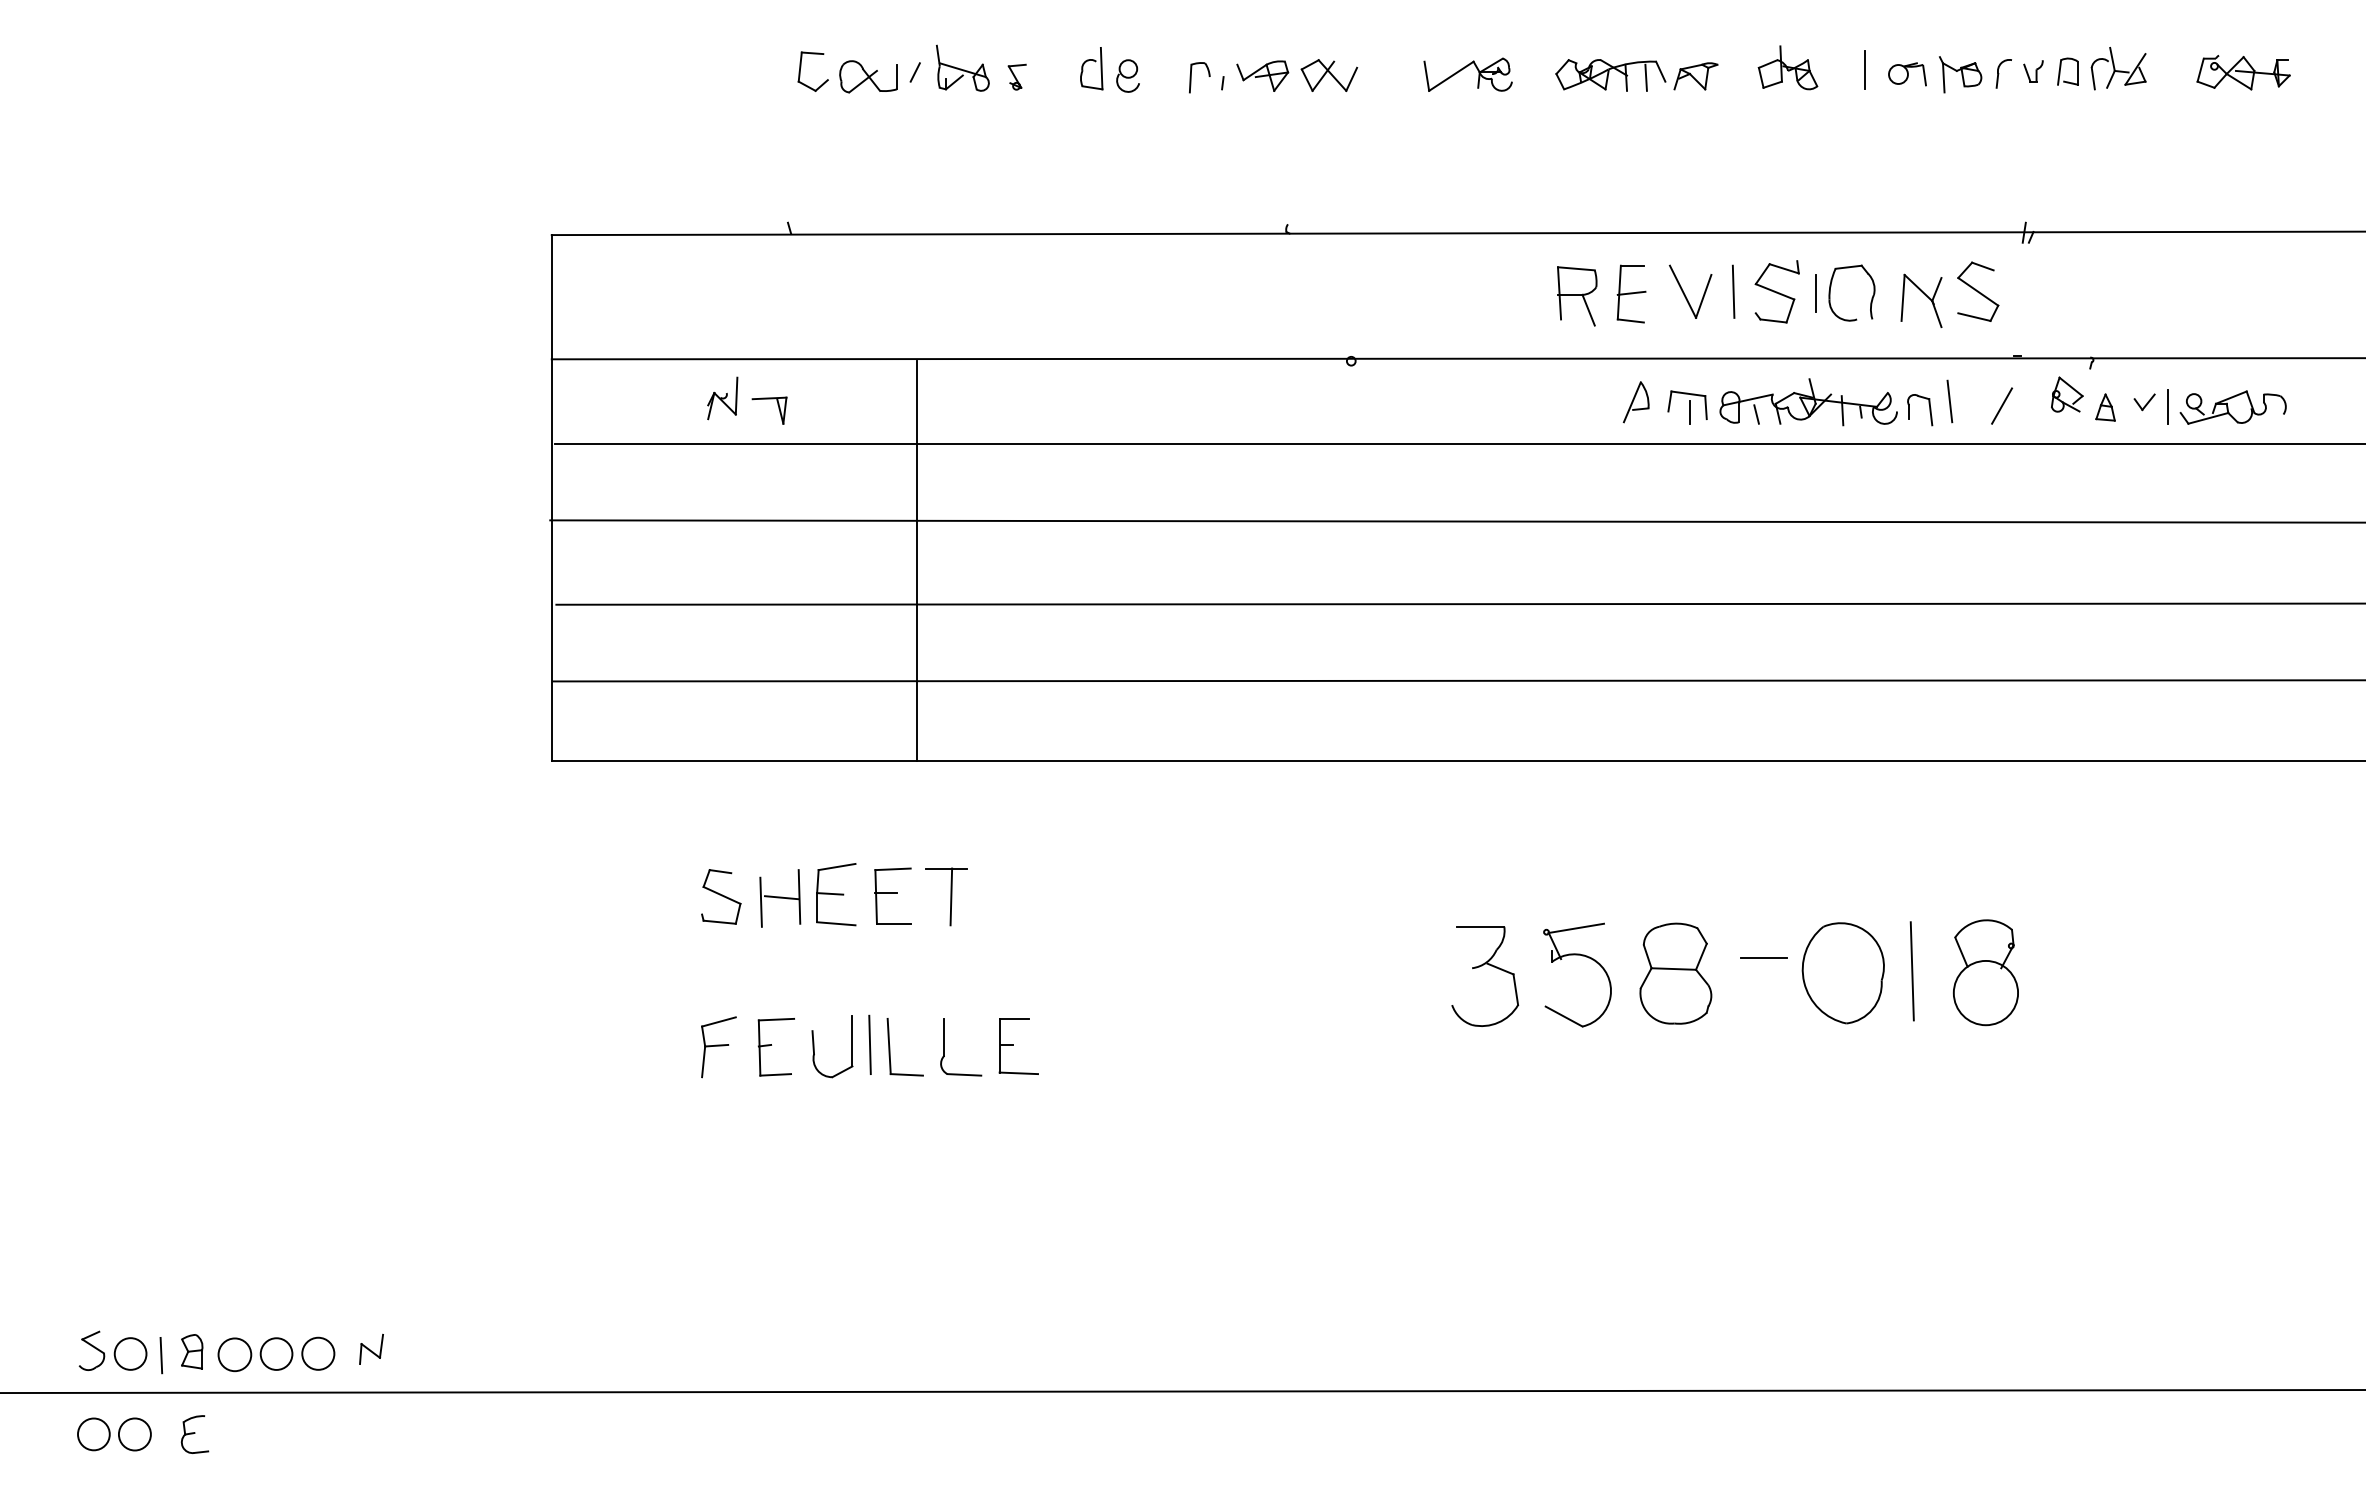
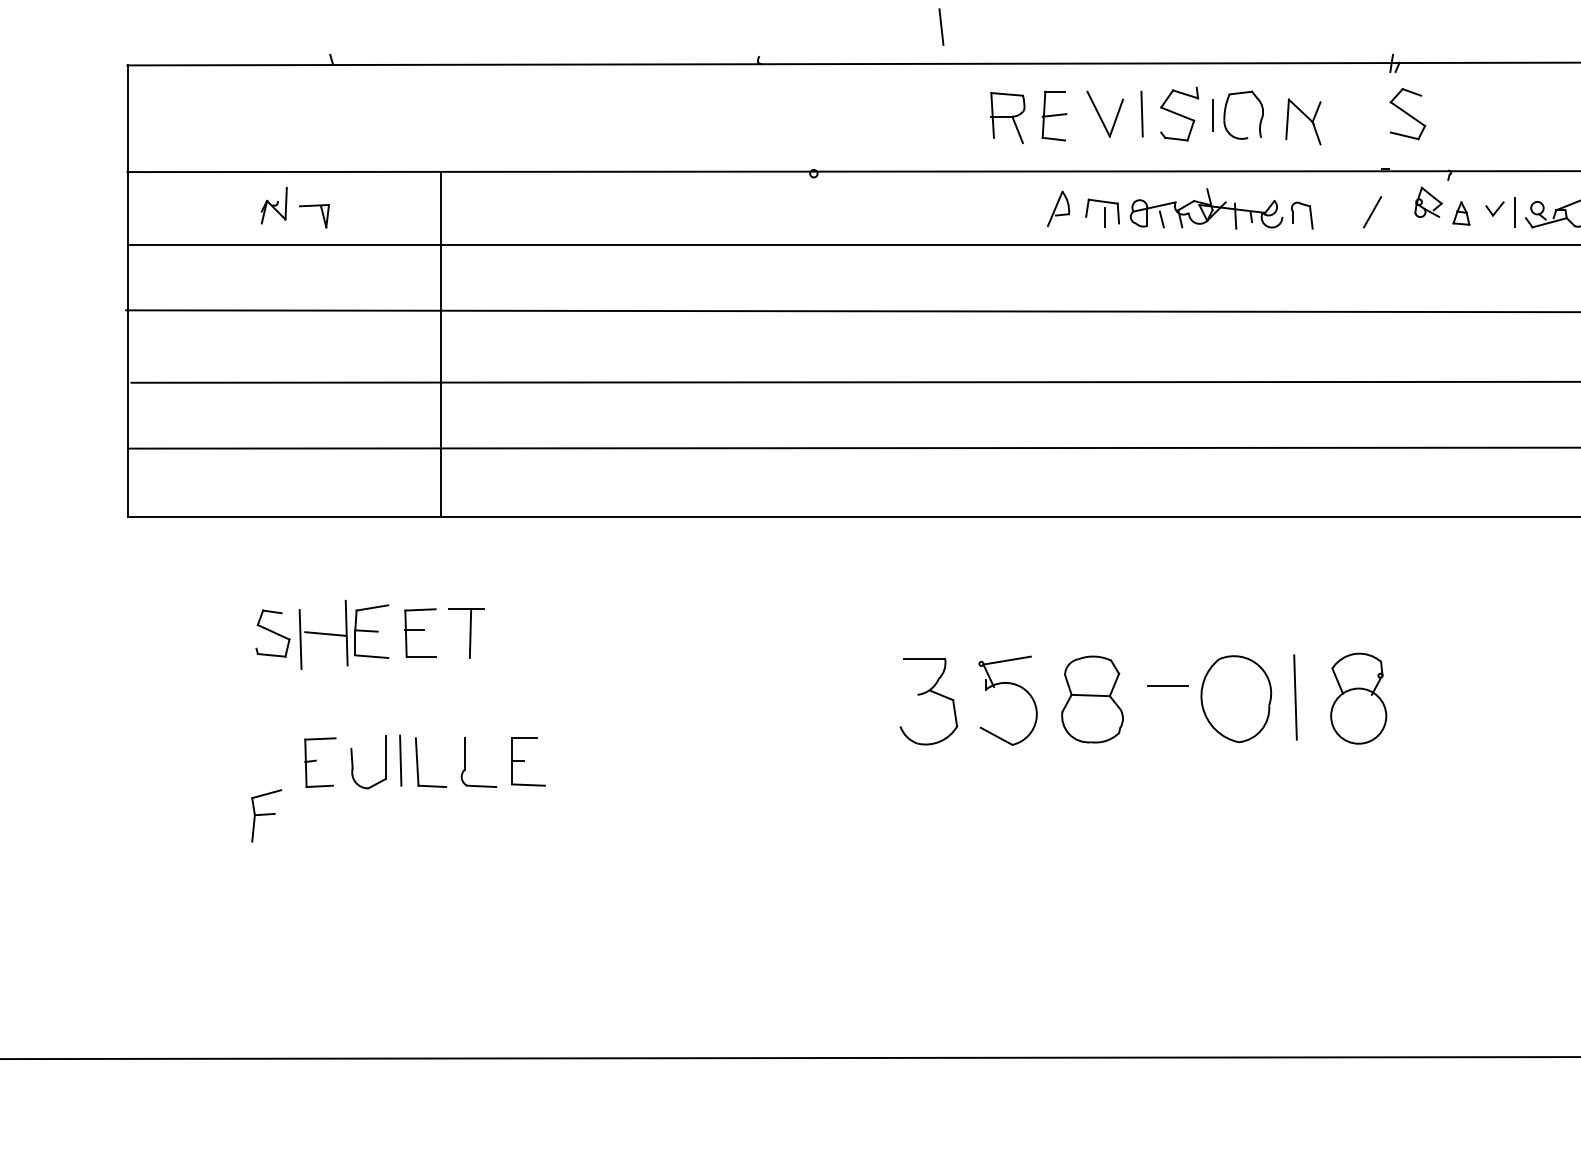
part: (1978, 291) -> (1408, 113), moved
line: (1949, 401) -> (941, 27), moved
part: (780, 898) -> (323, 634), size x1.4
part: (718, 1047) -> (266, 816), moved

